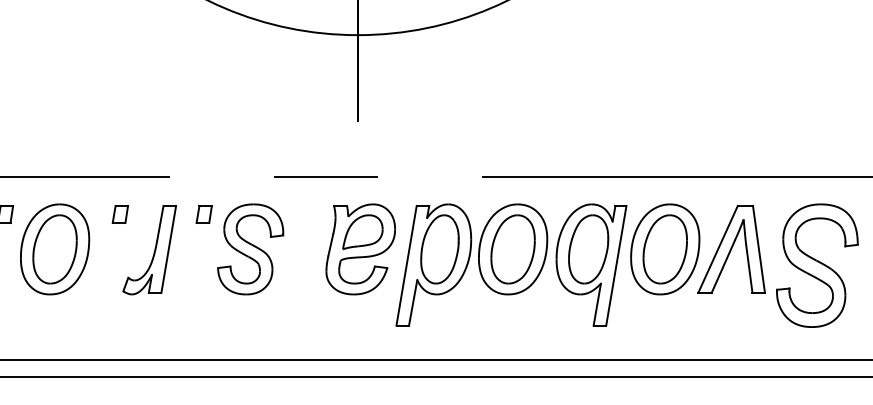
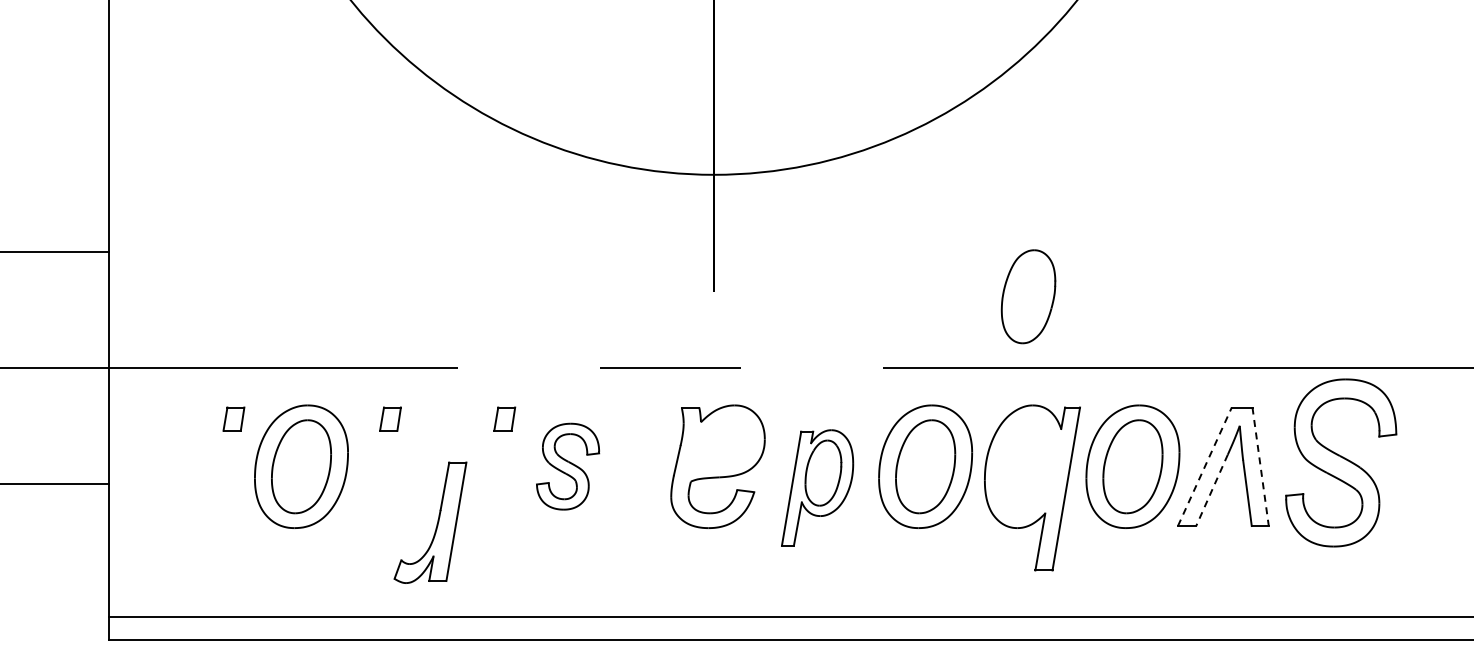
part: (362, 232) -> (720, 443), removed
part: (250, 249) -> (567, 466), size x0.7
part: (588, 249) -> (1028, 296), moved
line: (718, 249) -> (1205, 466), solid -> dashed
line: (758, 249) -> (1260, 466), solid -> dashed
part: (154, 251) -> (436, 524), moved
part: (433, 264) -> (817, 487), size x0.7
part: (817, 265) -> (1341, 462), moved
line: (723, 266) -> (1212, 490), solid -> dashed

